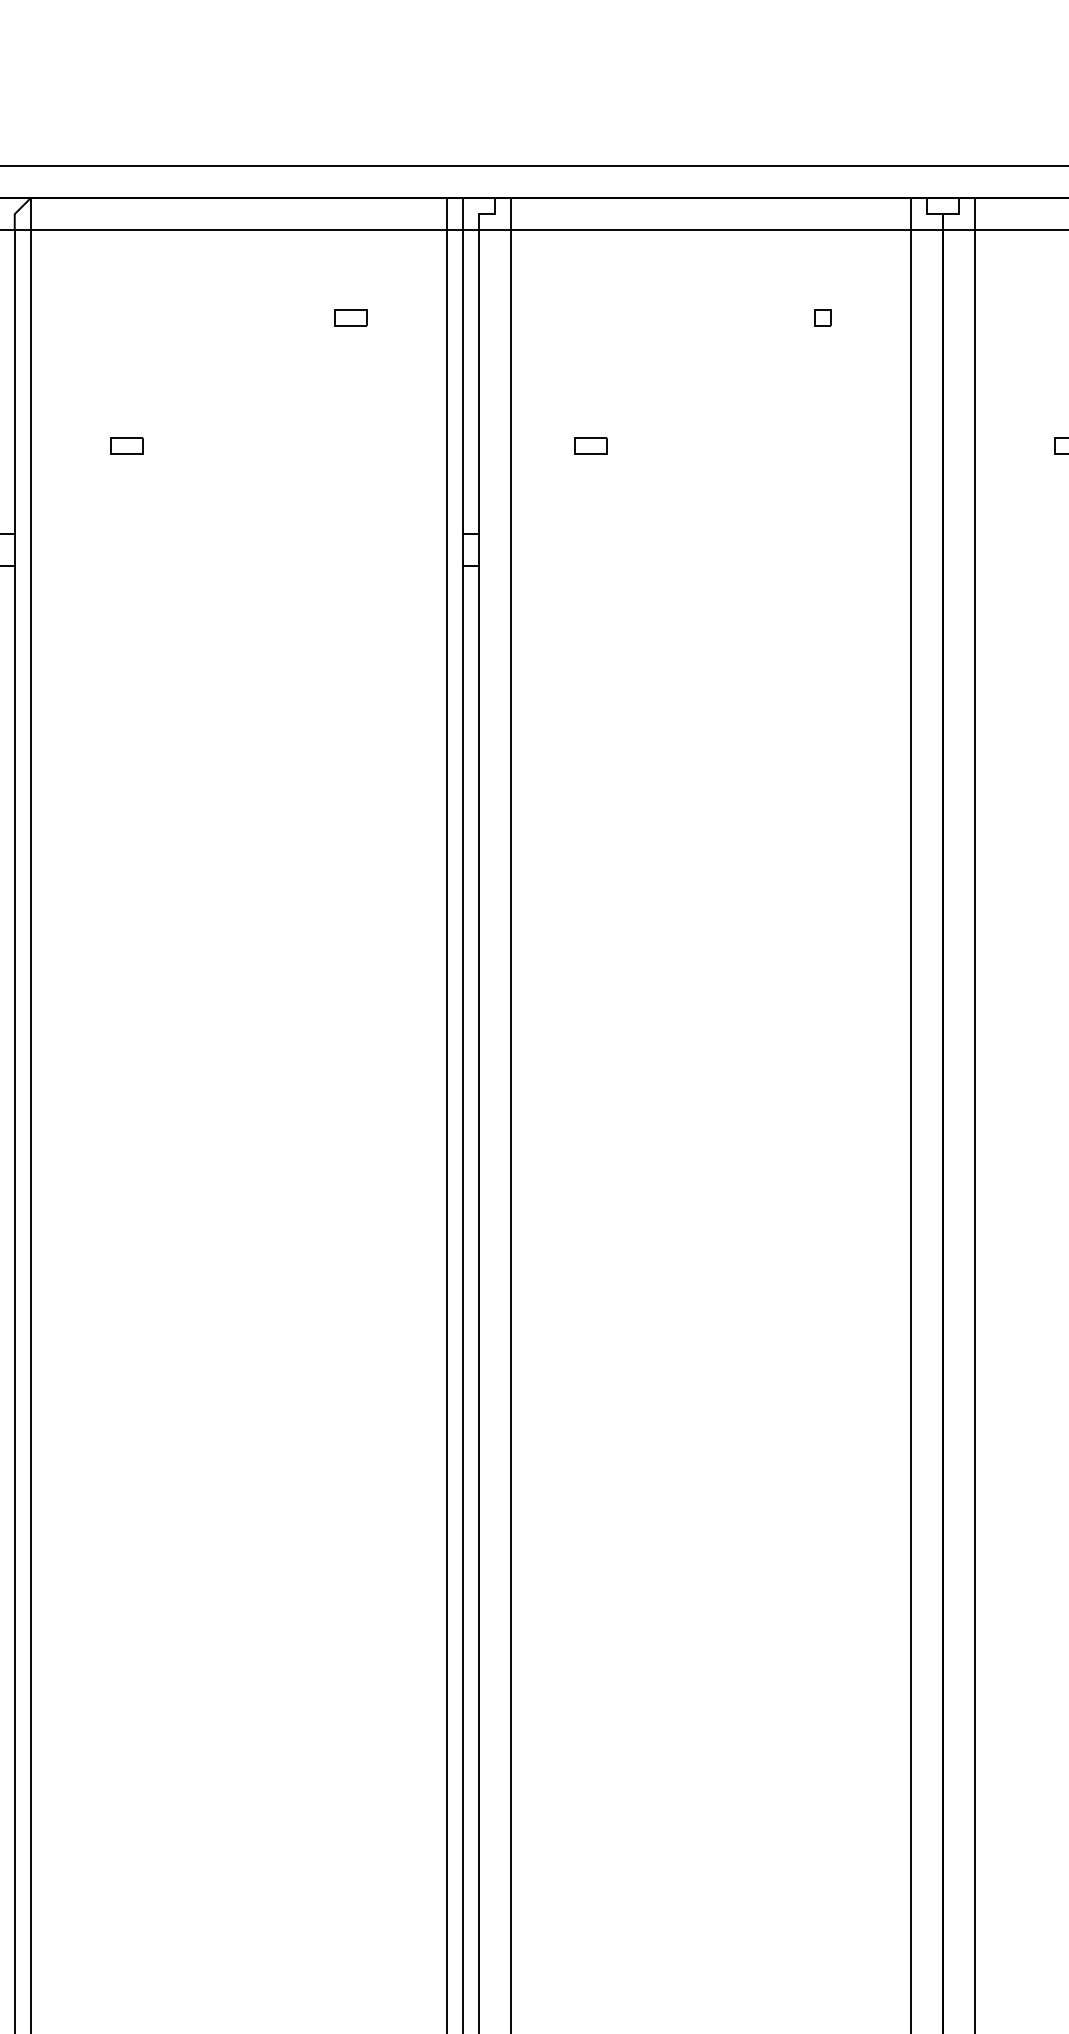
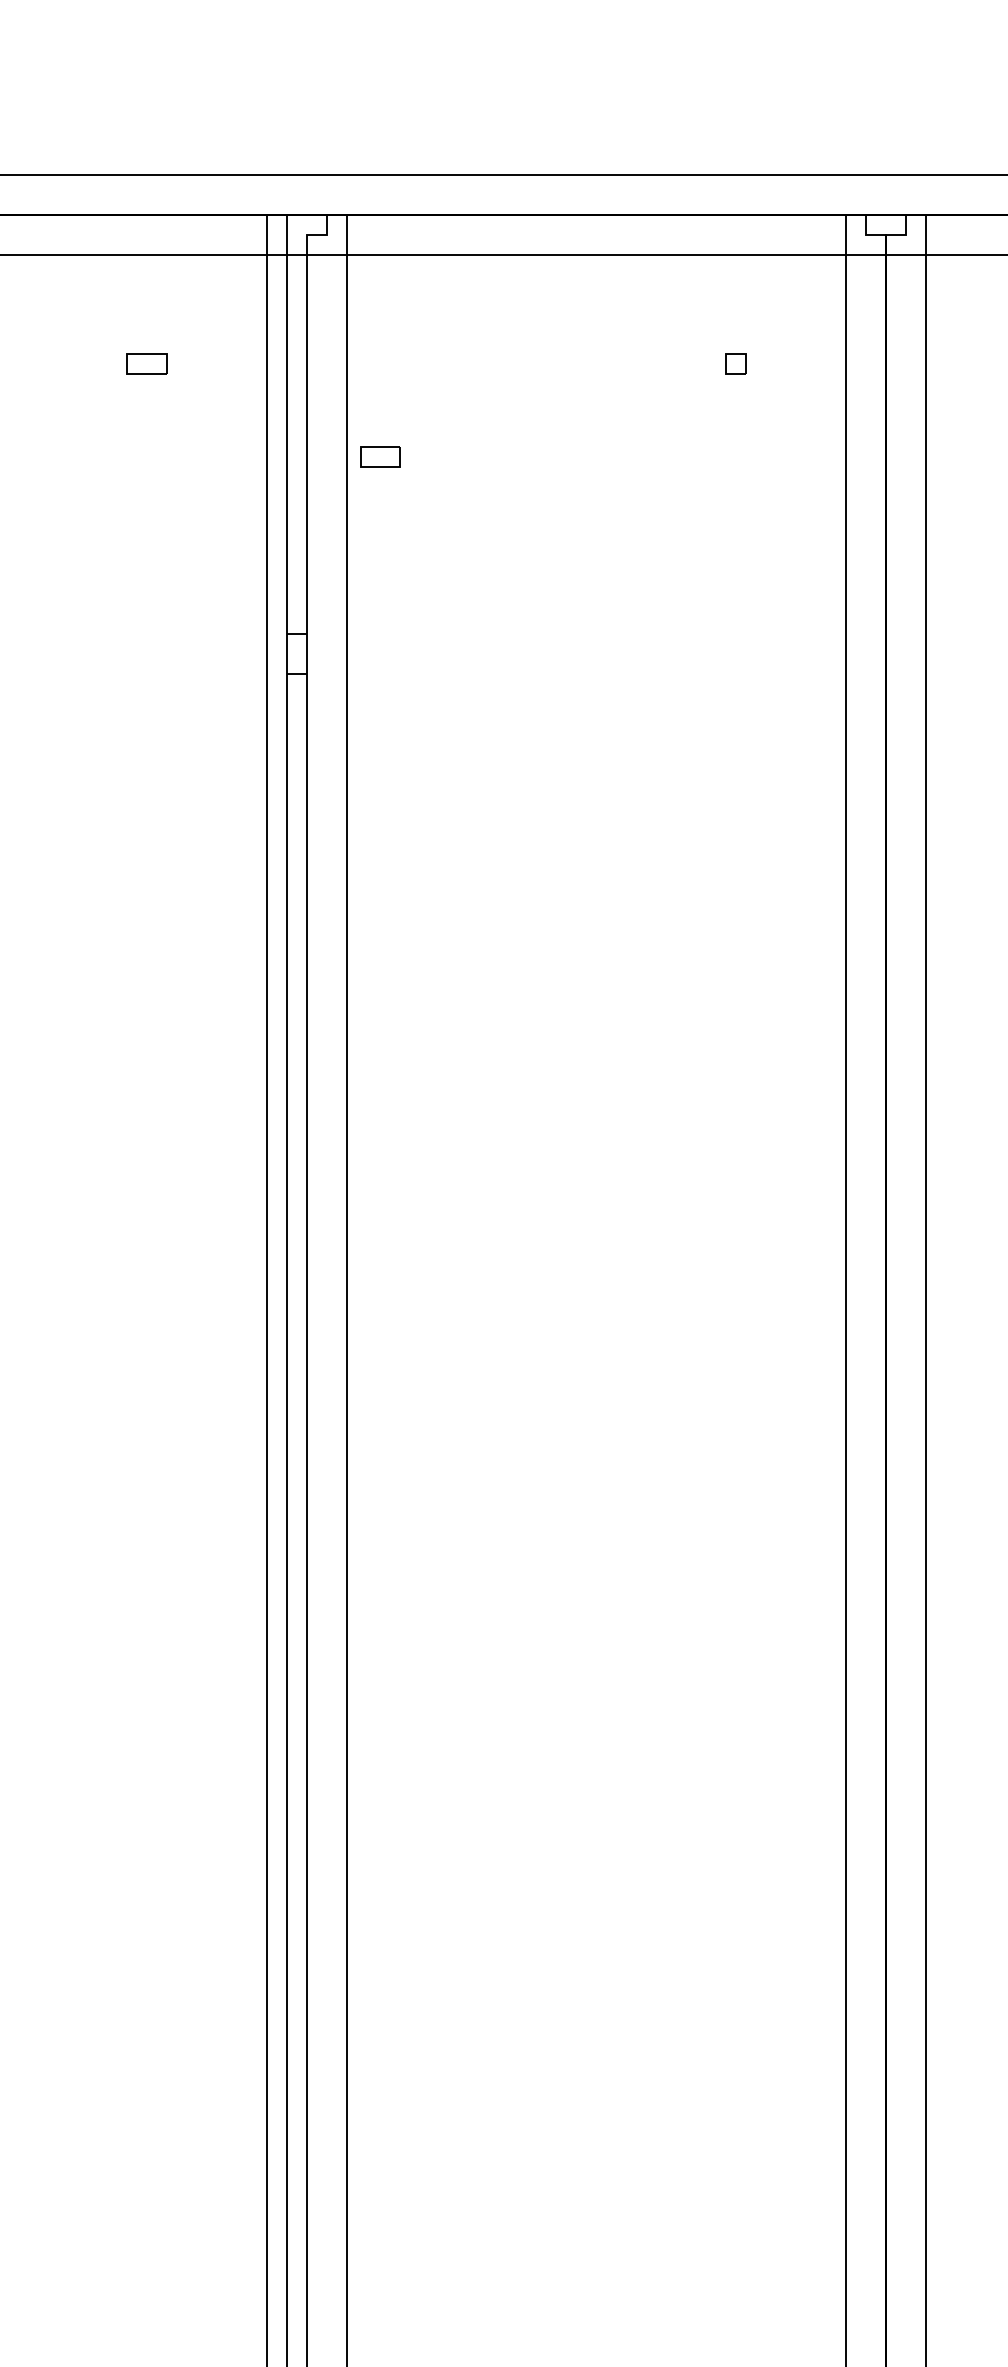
part: (590, 445) -> (379, 455), moved

